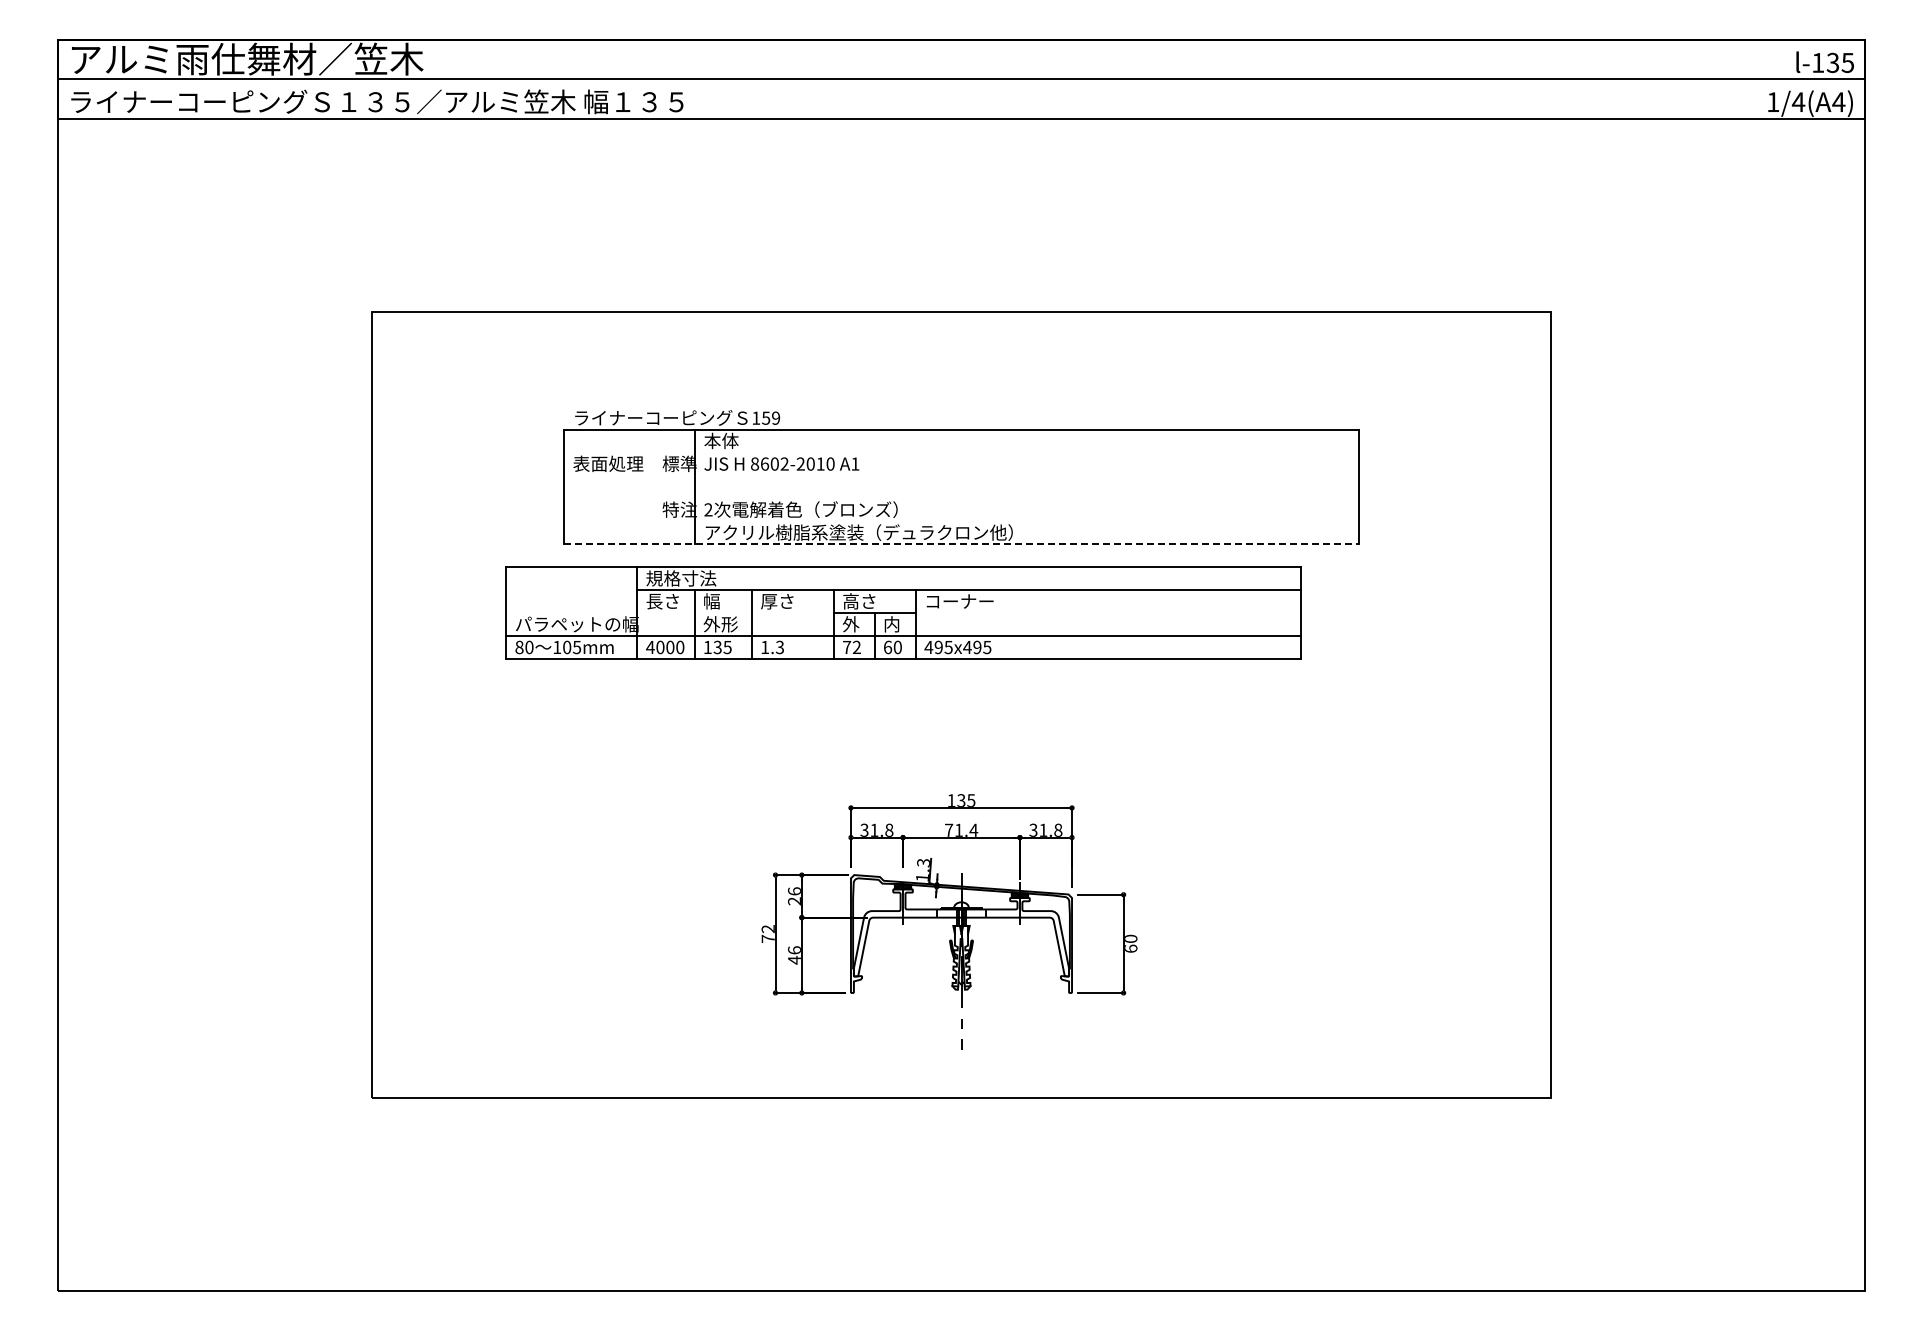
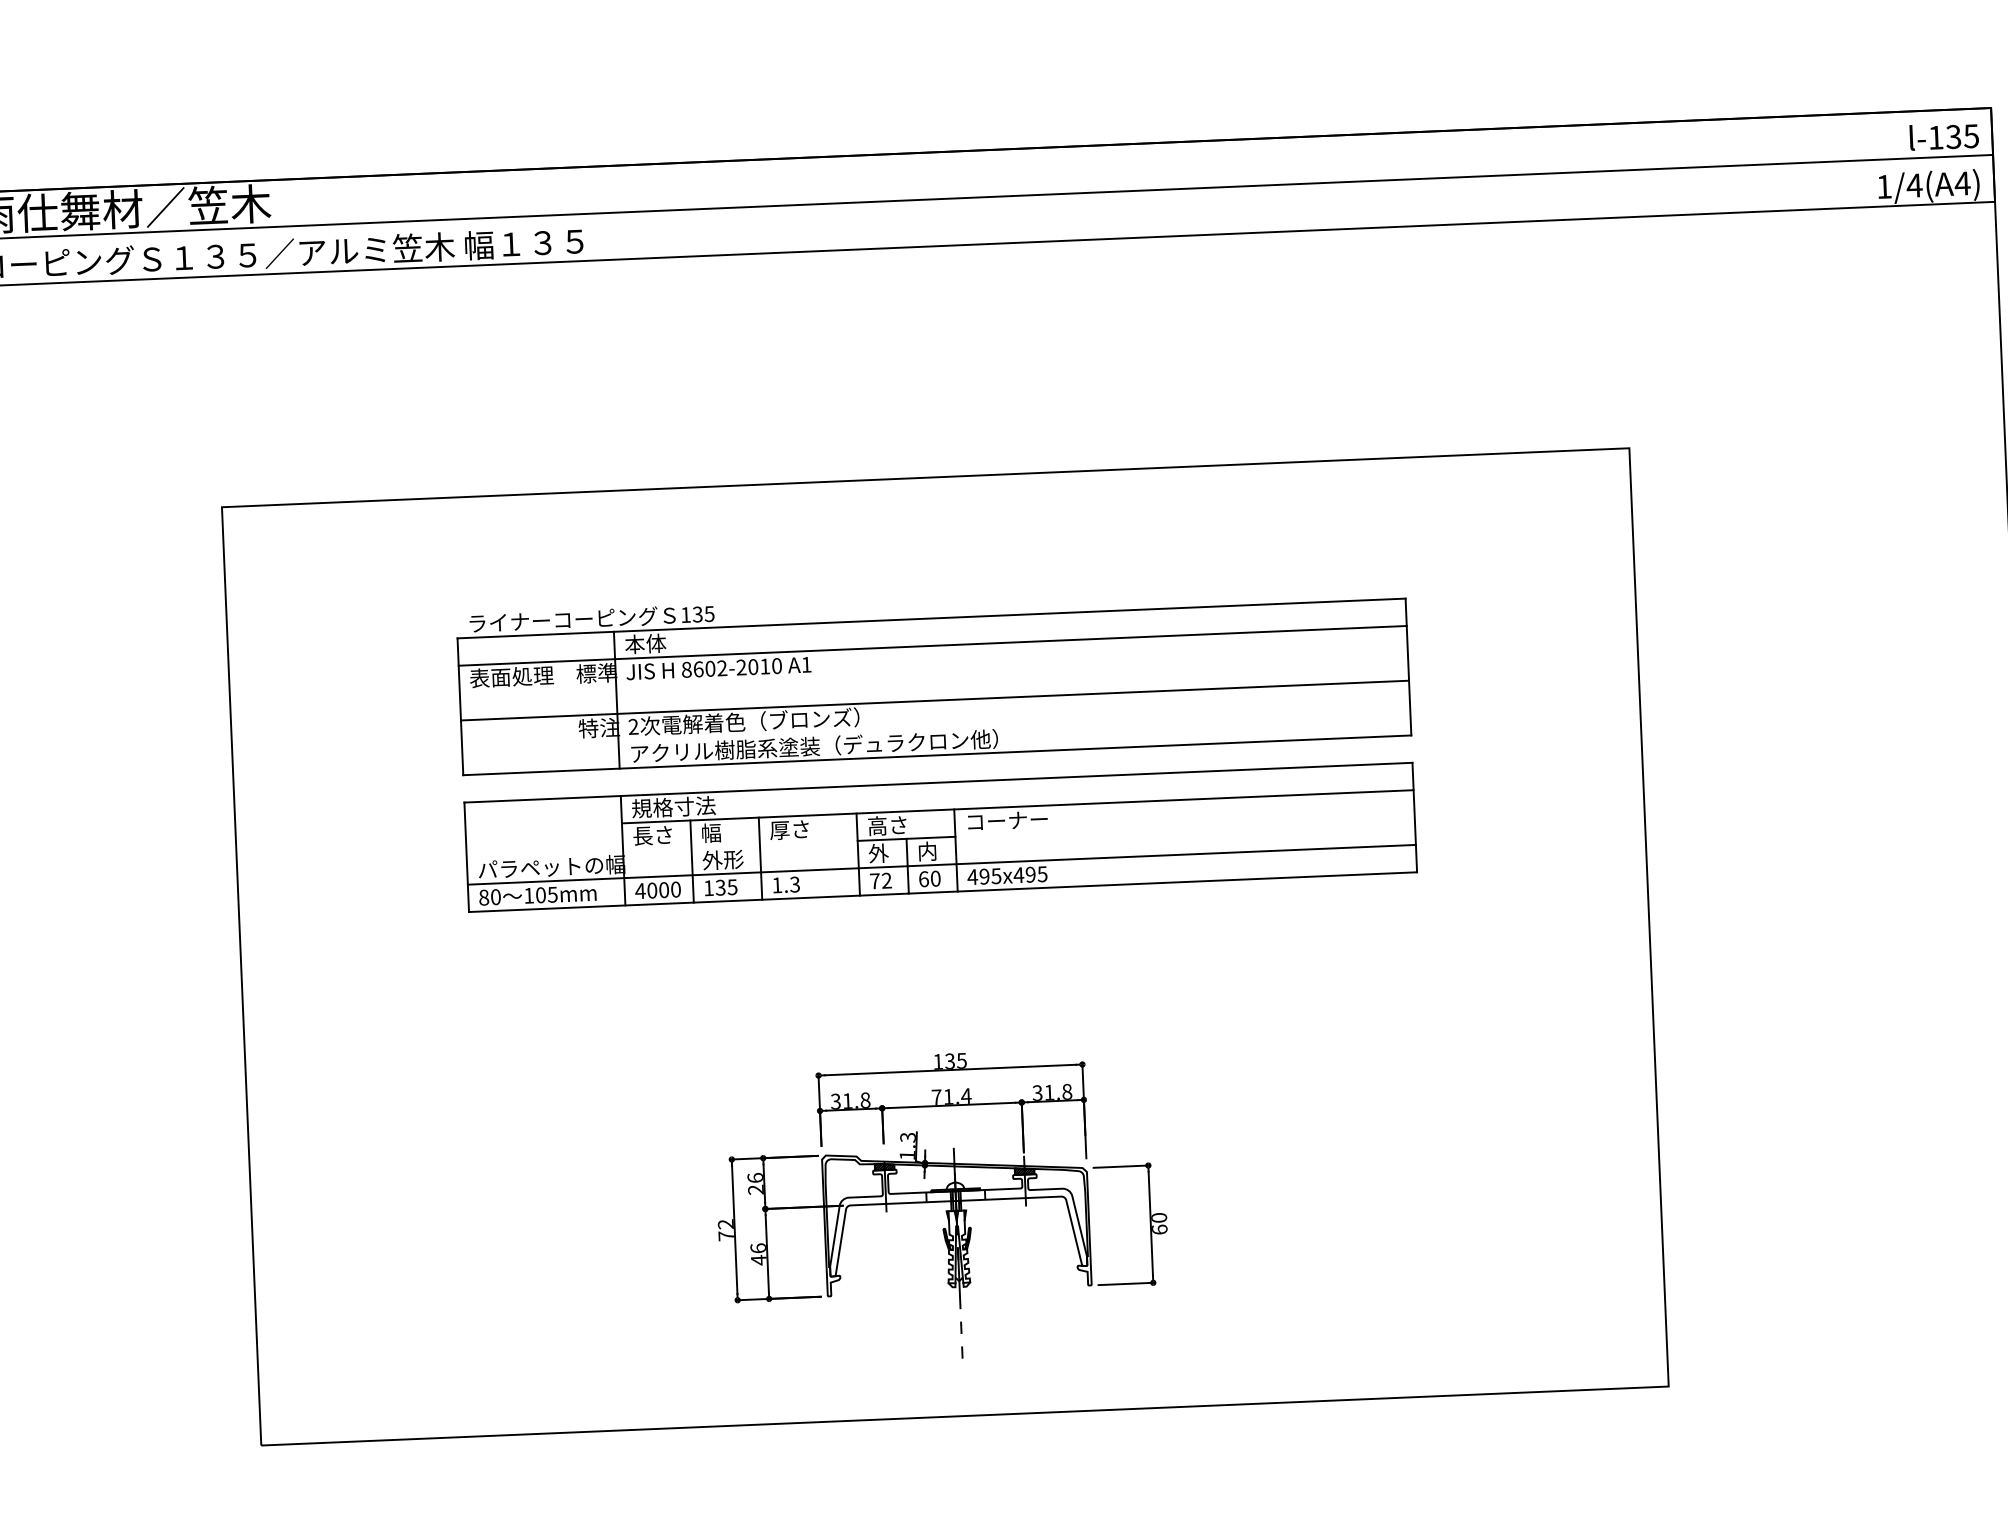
text: (771, 417) -> (704, 613), 159 -> 135
line: (961, 452) -> (932, 645), added
line: (961, 498) -> (935, 700), added
line: (962, 544) -> (938, 755), dashed -> solid
part: (903, 612) -> (940, 836), moved

